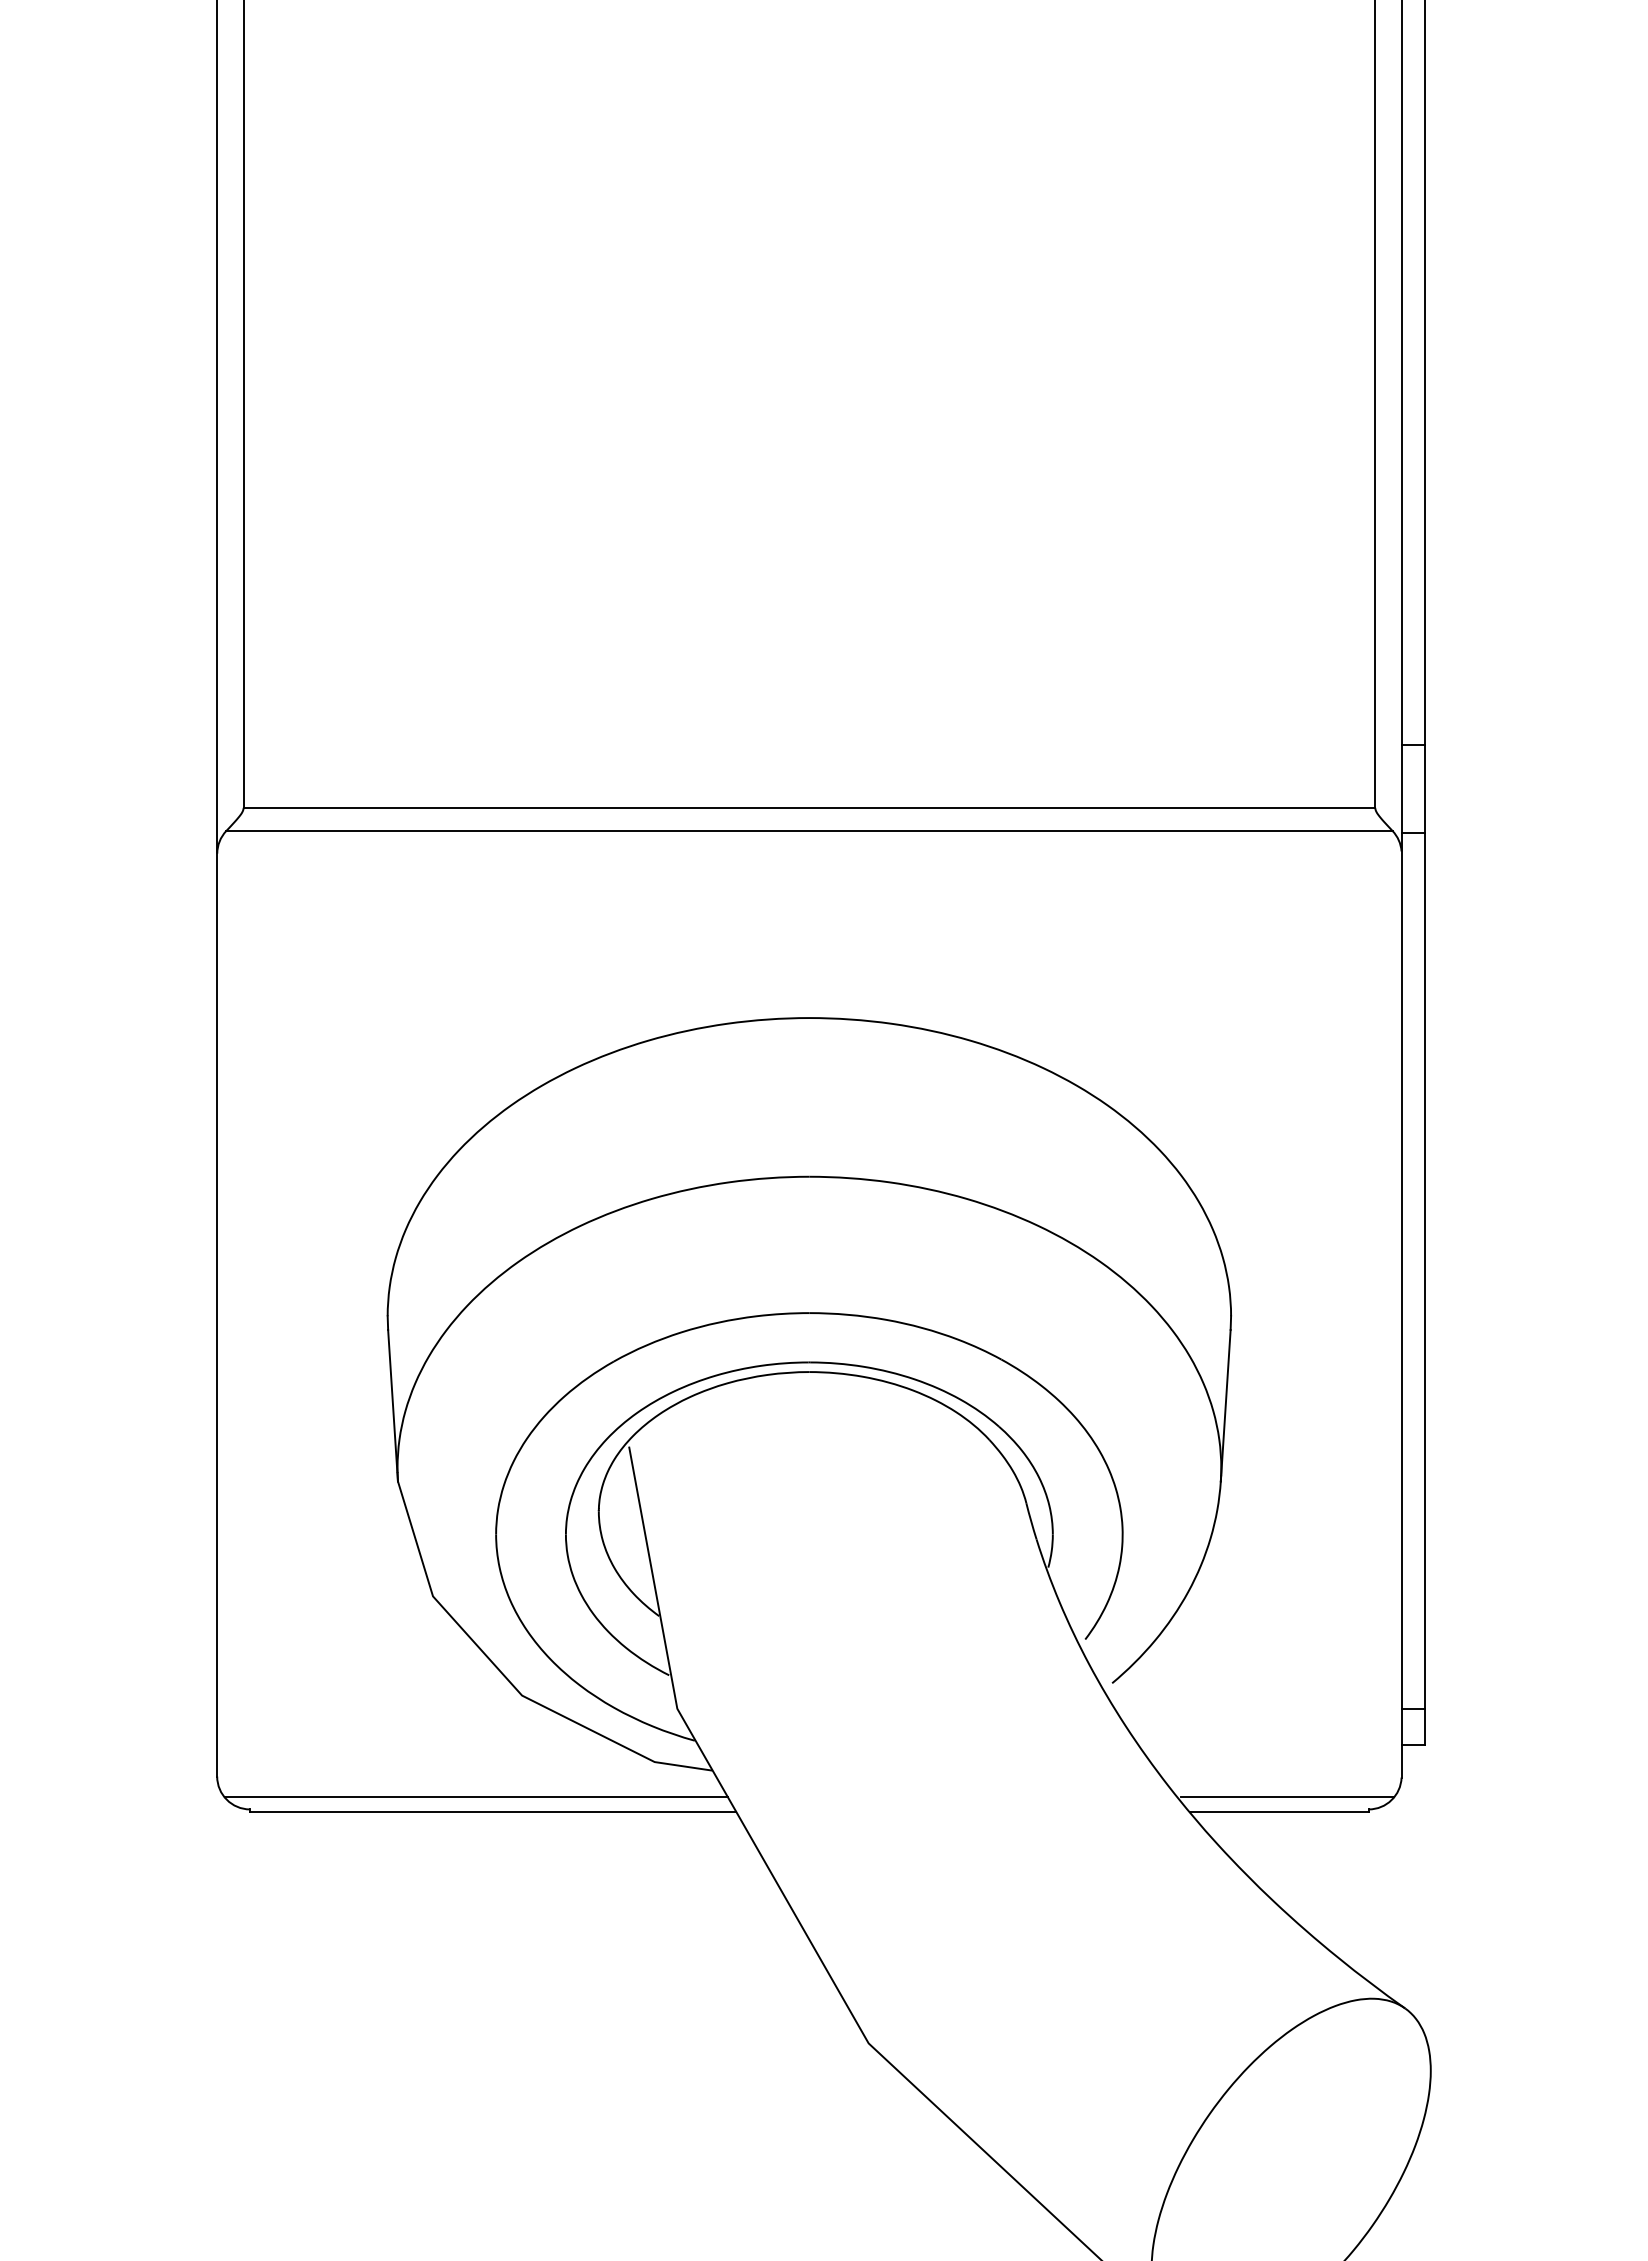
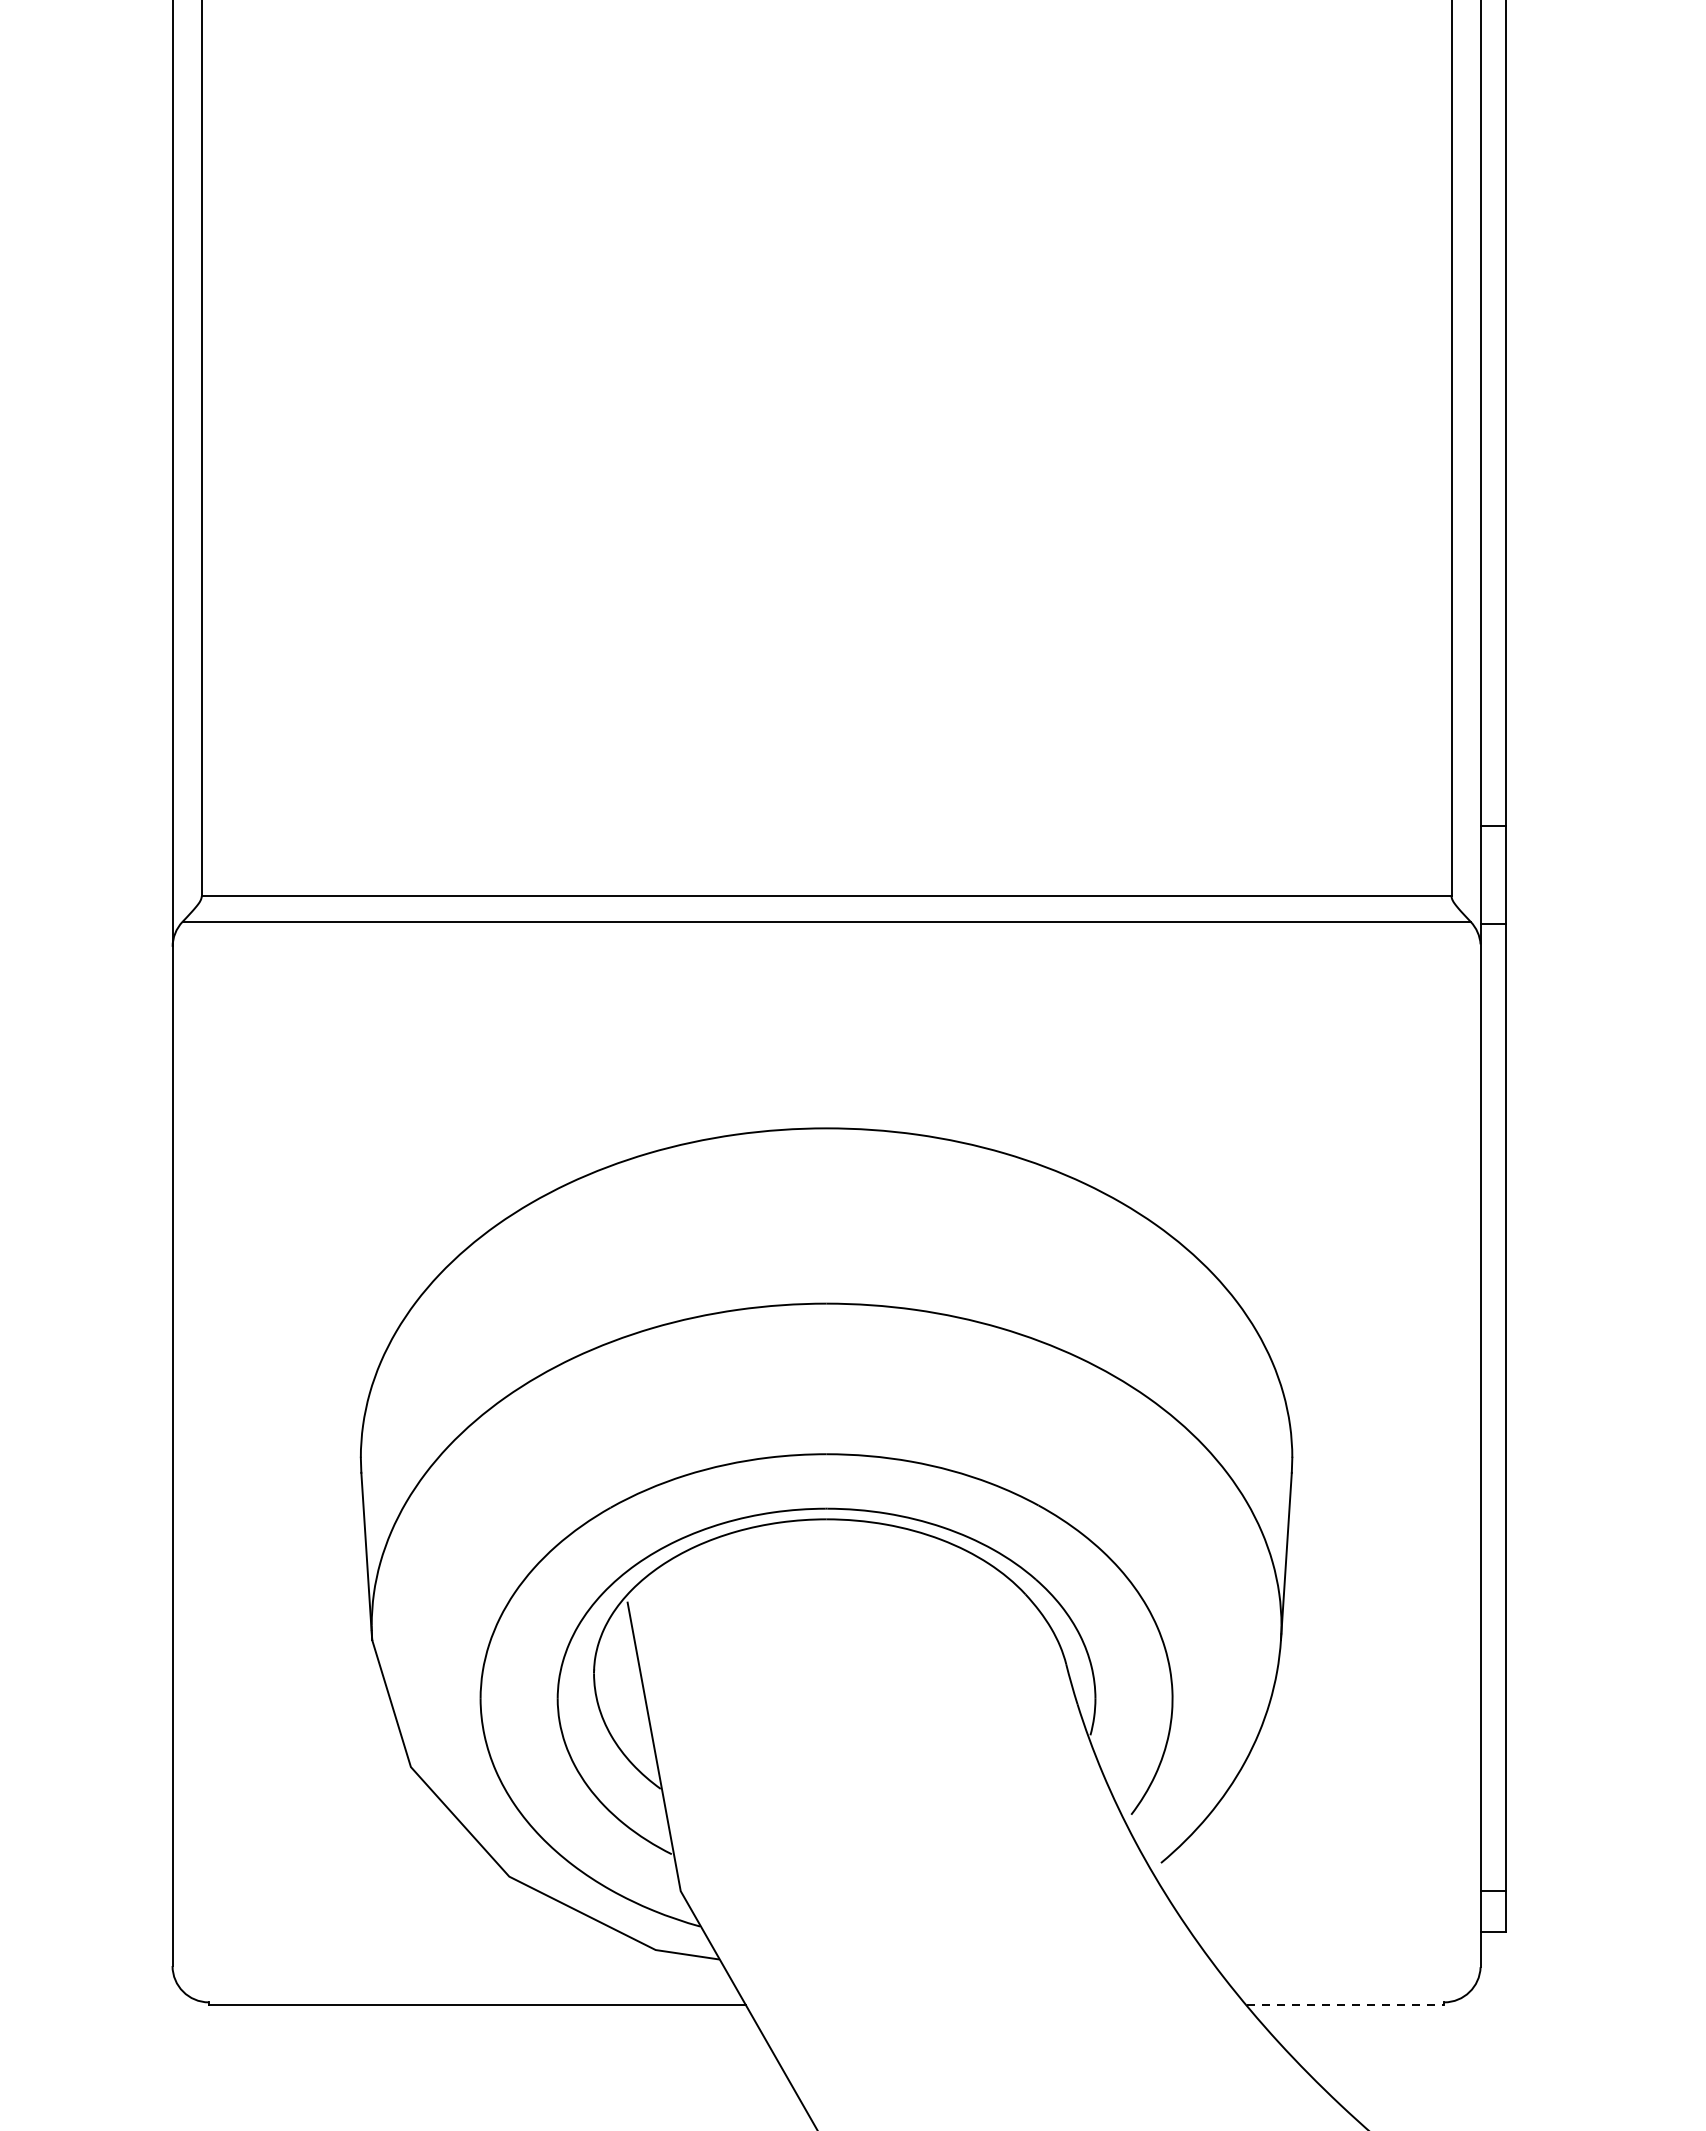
line: (475, 1797) -> (457, 1989), removed
line: (1287, 1797) -> (1354, 1989), removed
line: (1279, 1811) -> (1345, 2004), solid -> dashed

